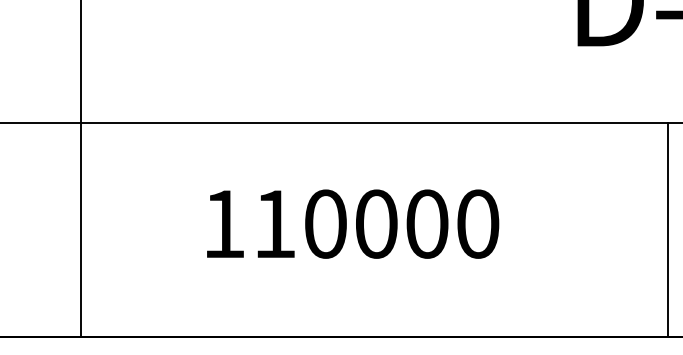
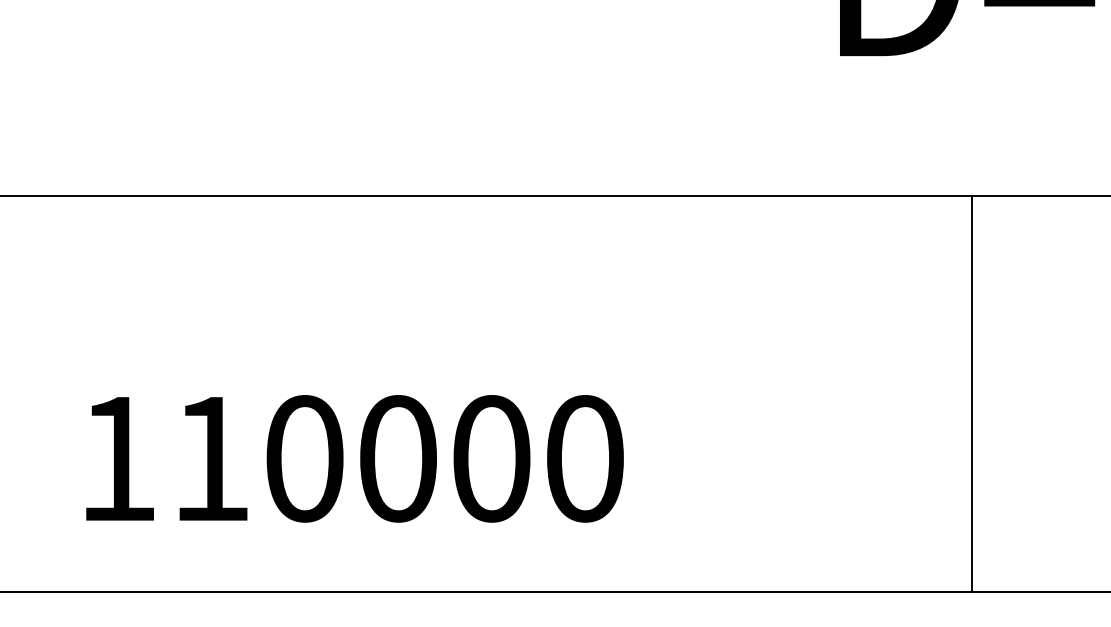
text: (353, 223) -> (355, 457), moved
line: (668, 229) -> (972, 393), moved

